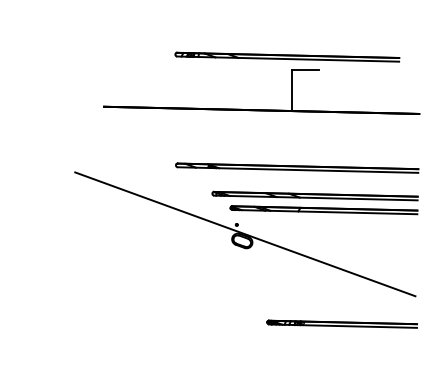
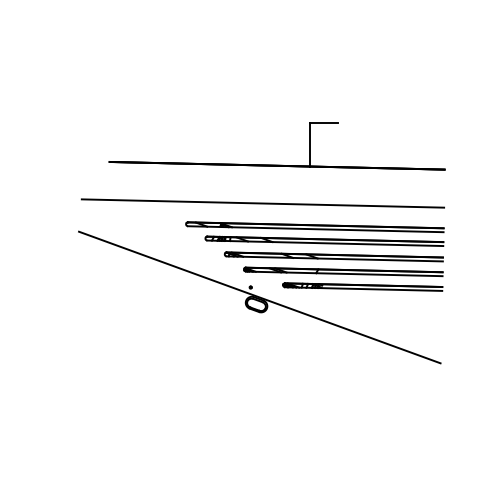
part: (287, 56) -> (324, 240), moved
line: (247, 145) -> (262, 203), added
part: (341, 323) -> (362, 286), moved

